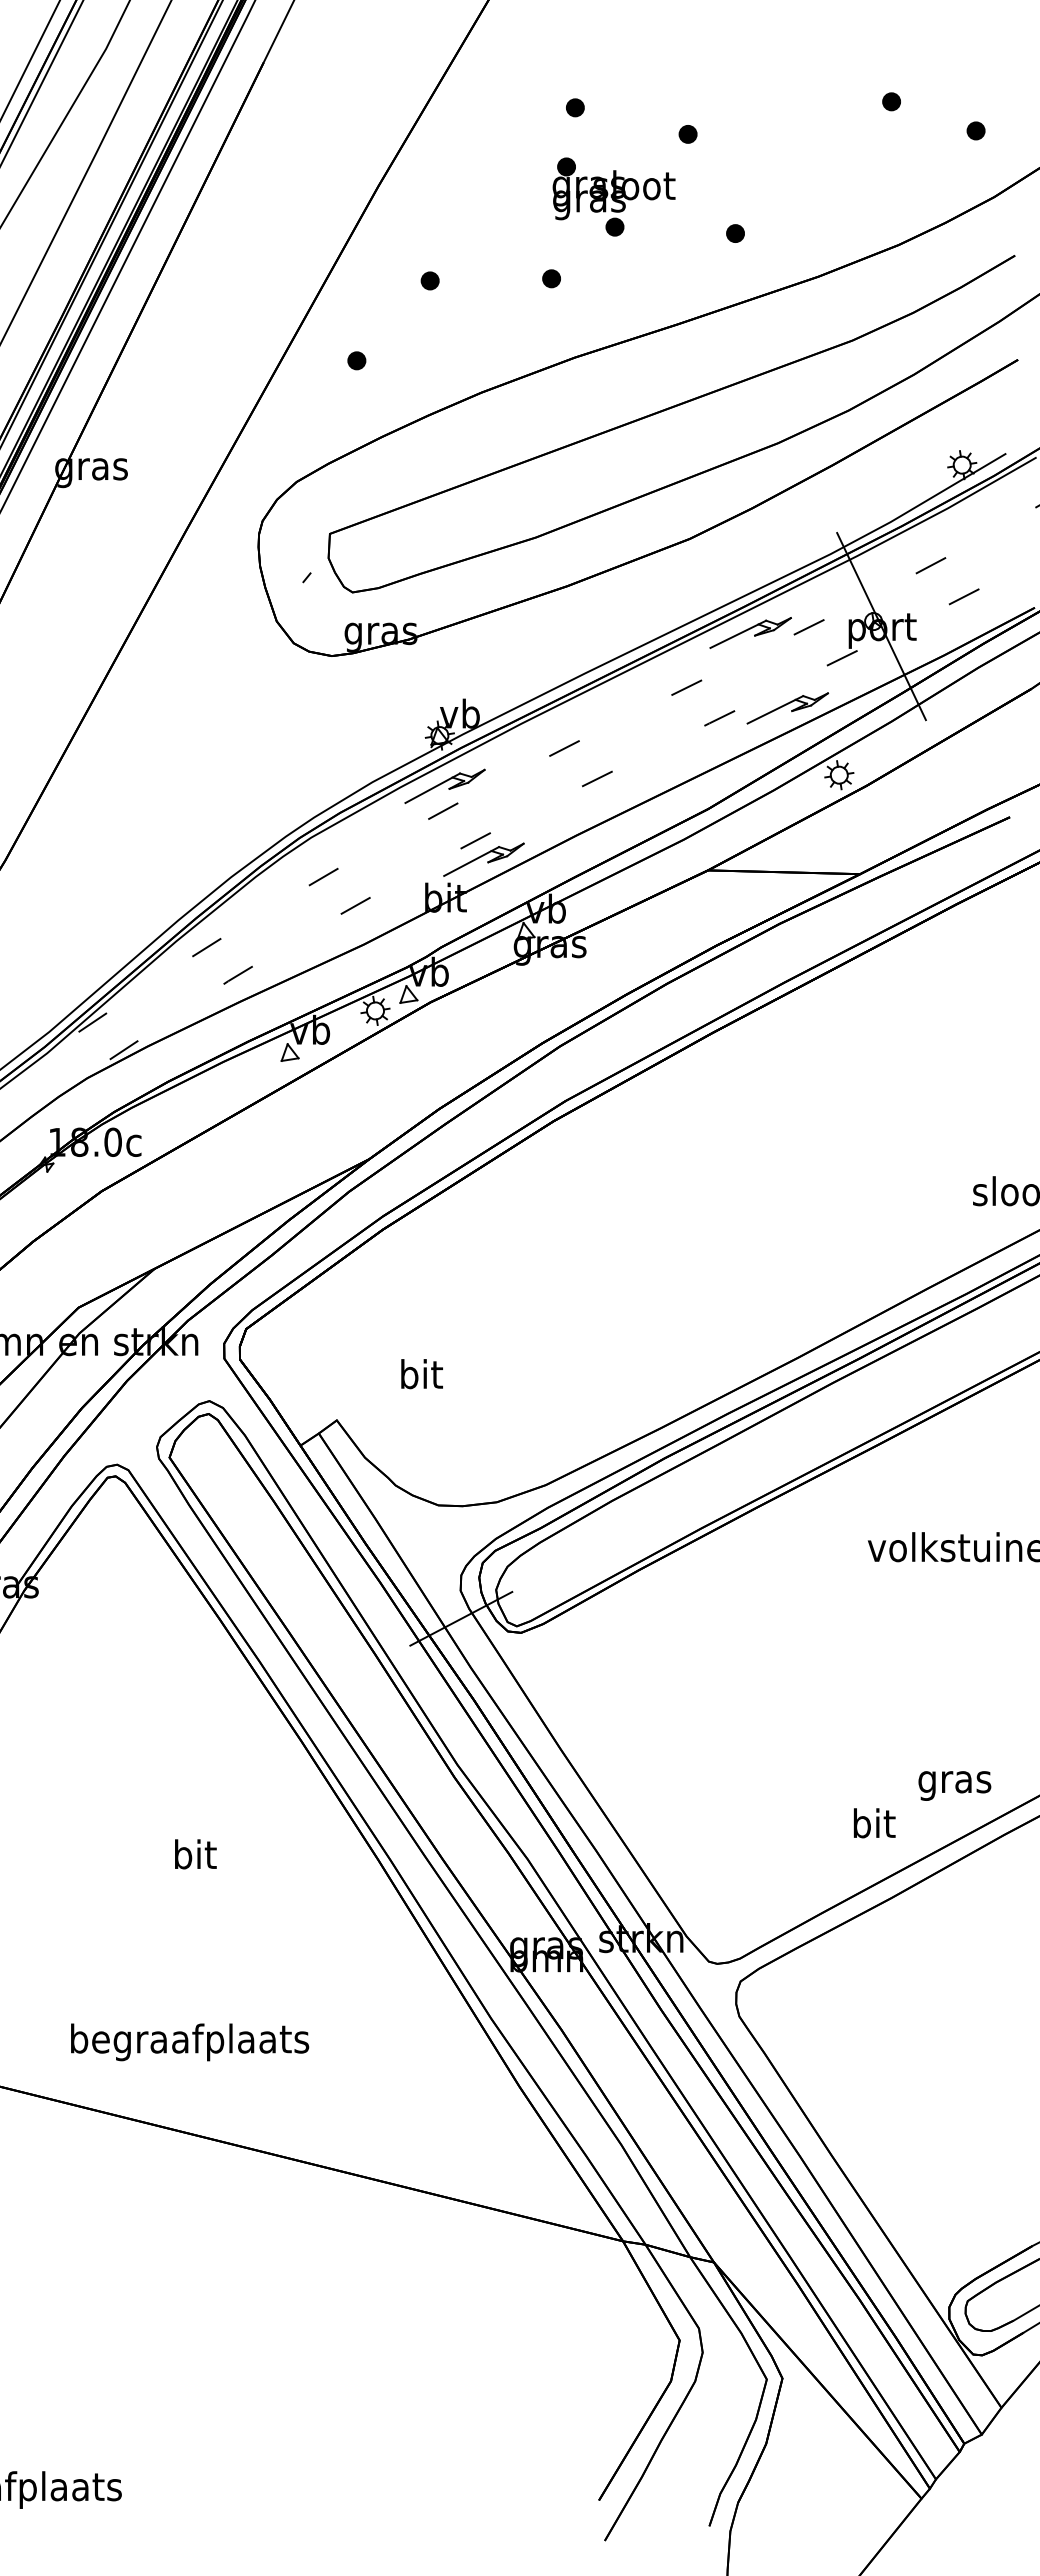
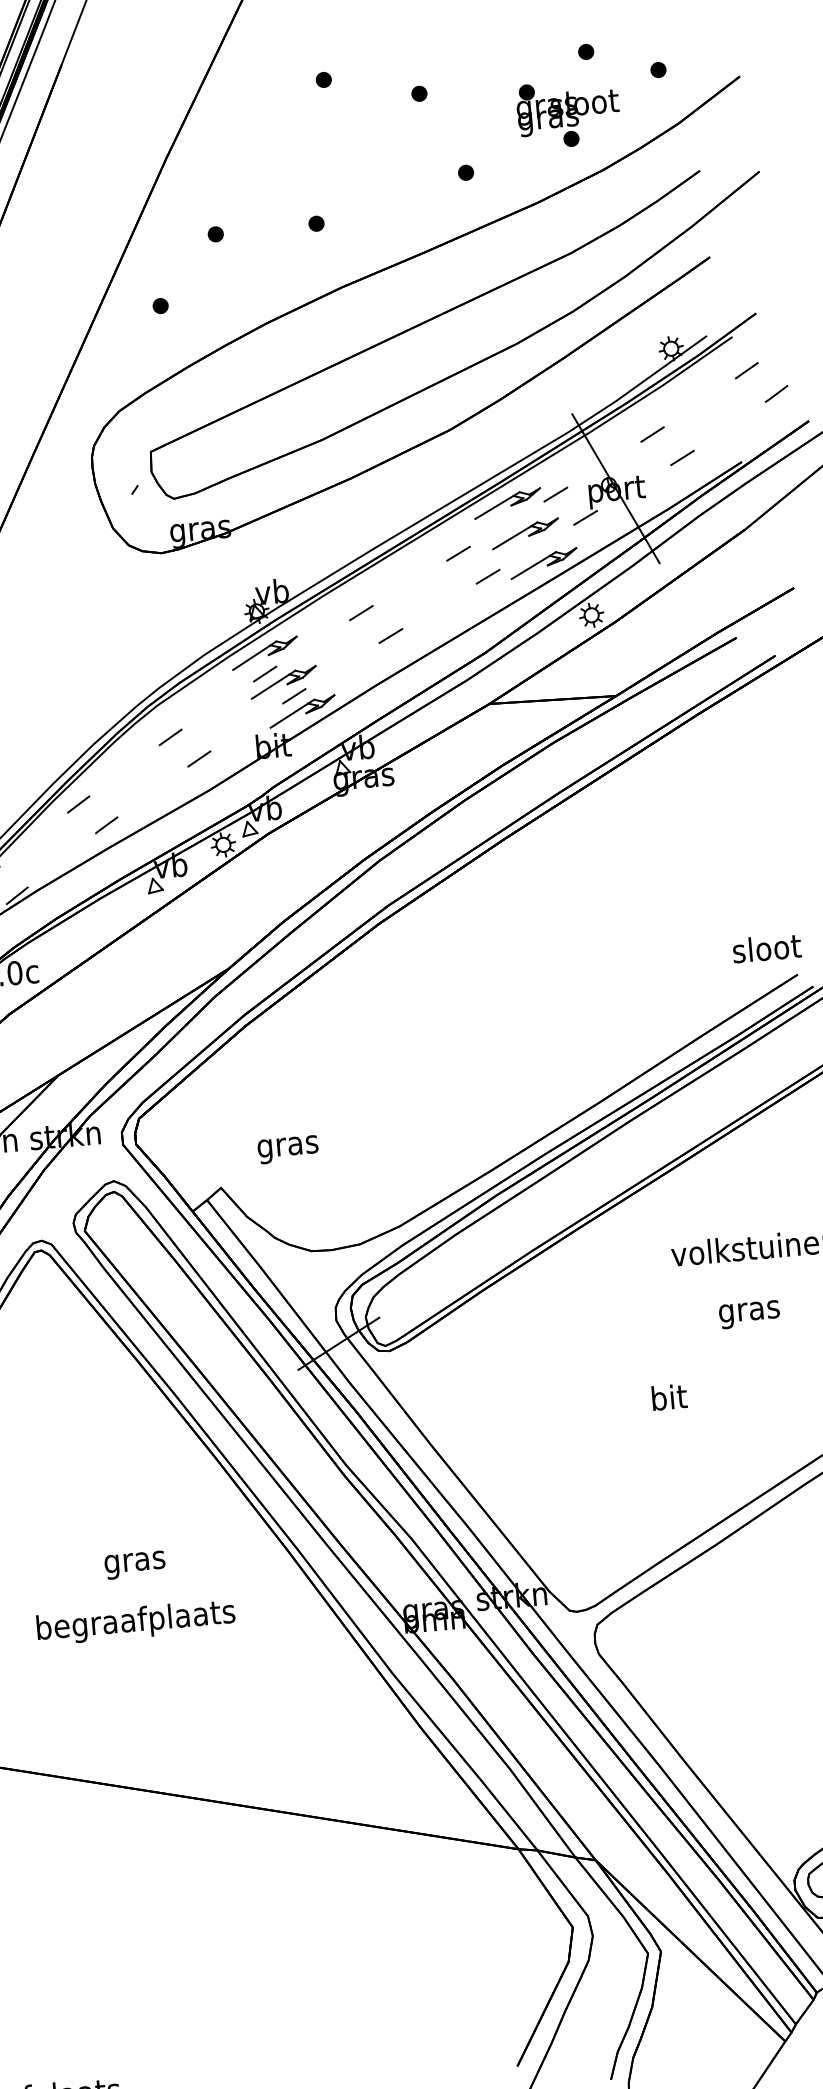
part: (613, 196) -> (568, 113), moved
part: (768, 670) -> (525, 533), added
part: (464, 822) -> (283, 681), added
text: (420, 1377) -> (287, 1146), bit -> gras
text: (954, 1785) -> (749, 1314), moved
text: (874, 1823) -> (669, 1397), moved
text: (194, 1857) -> (134, 1561), bit -> gras
text: (190, 2042) -> (136, 1622), moved

